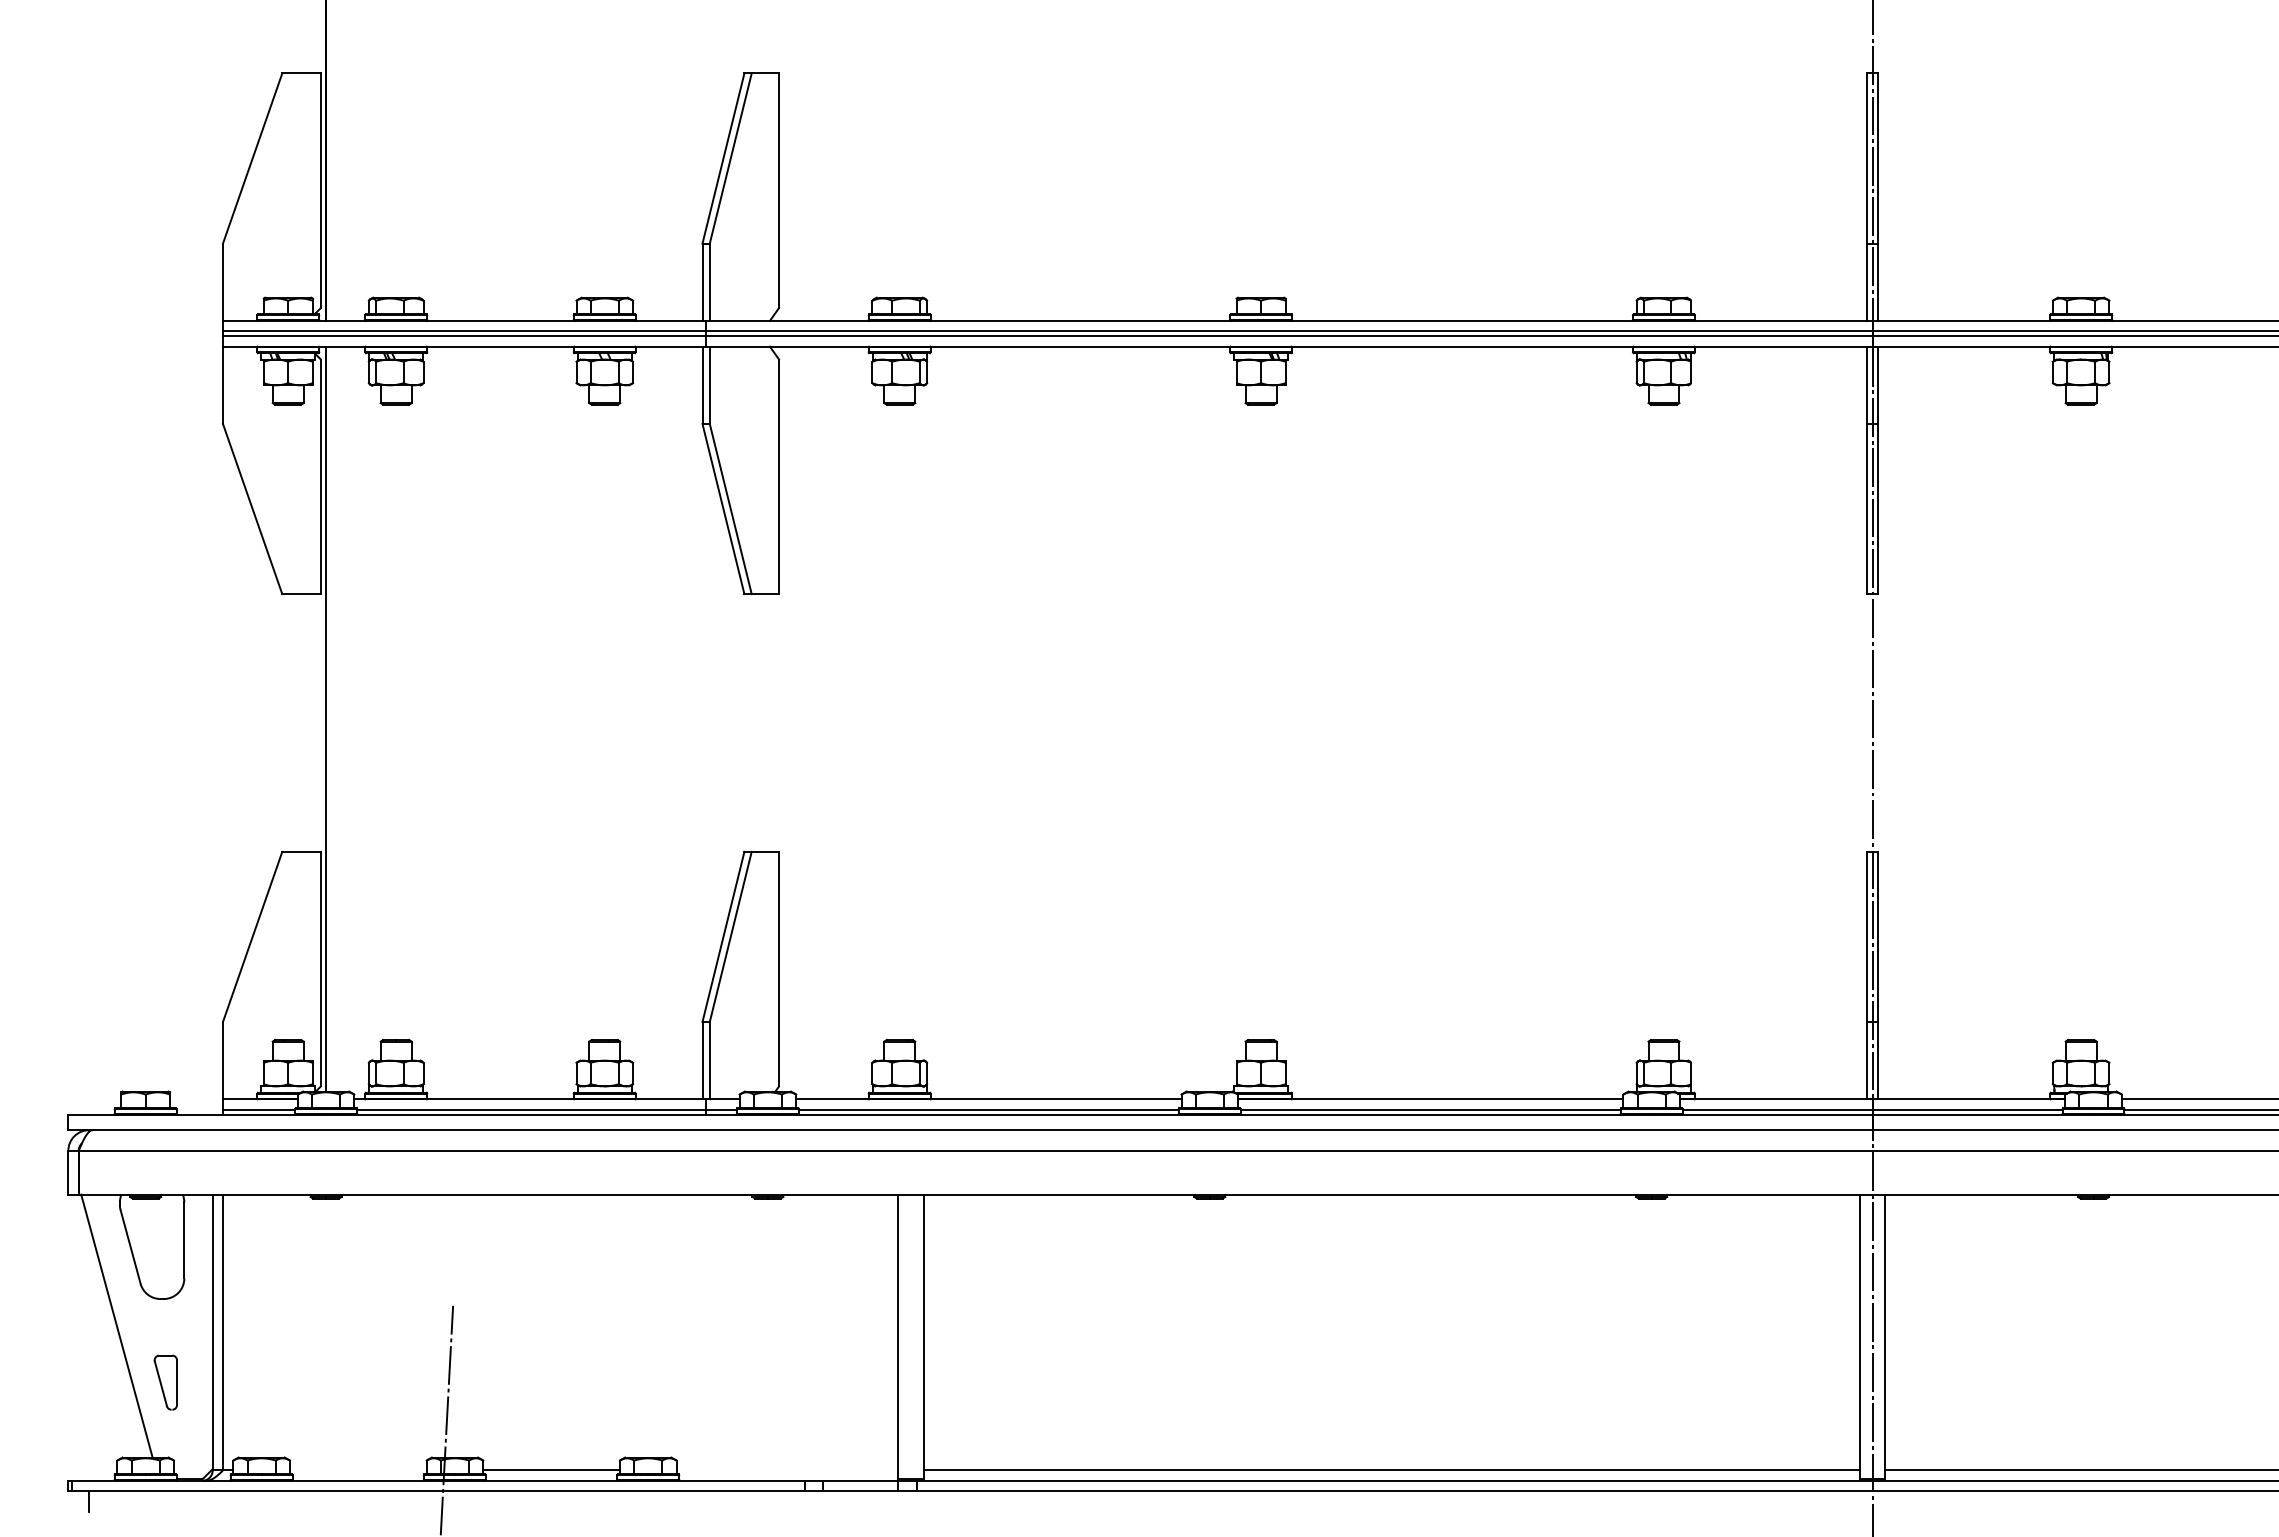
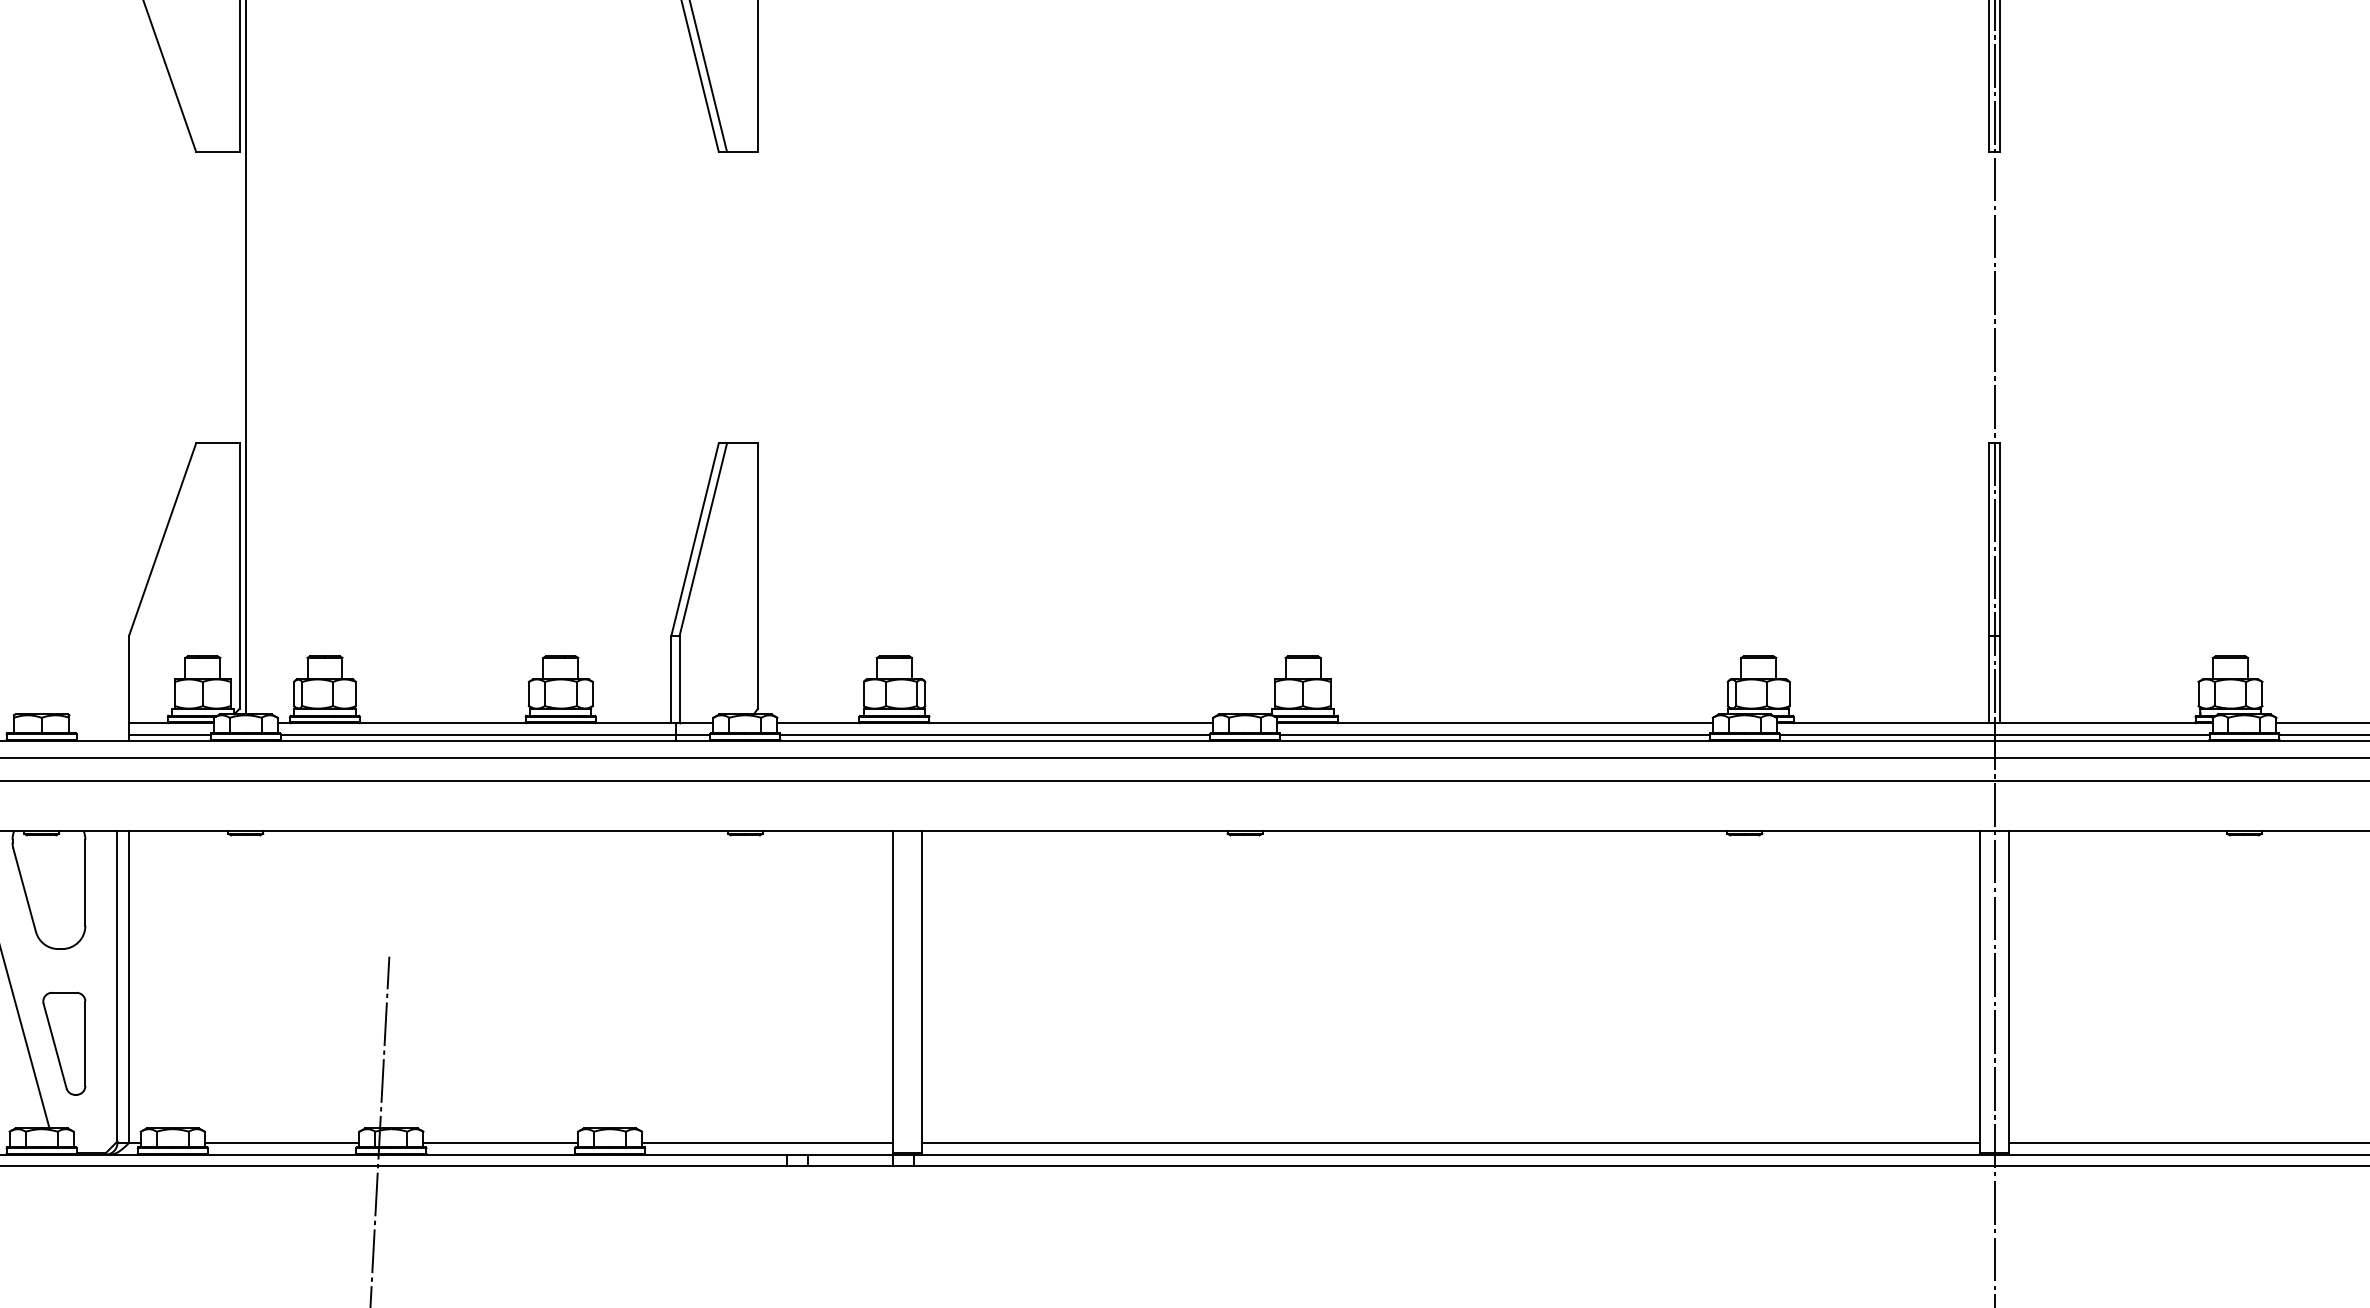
part: (165, 1382) -> (64, 1043), size x1.67
line: (357, 1470) -> (281, 1142), added
line: (787, 1470) -> (767, 1142), added

